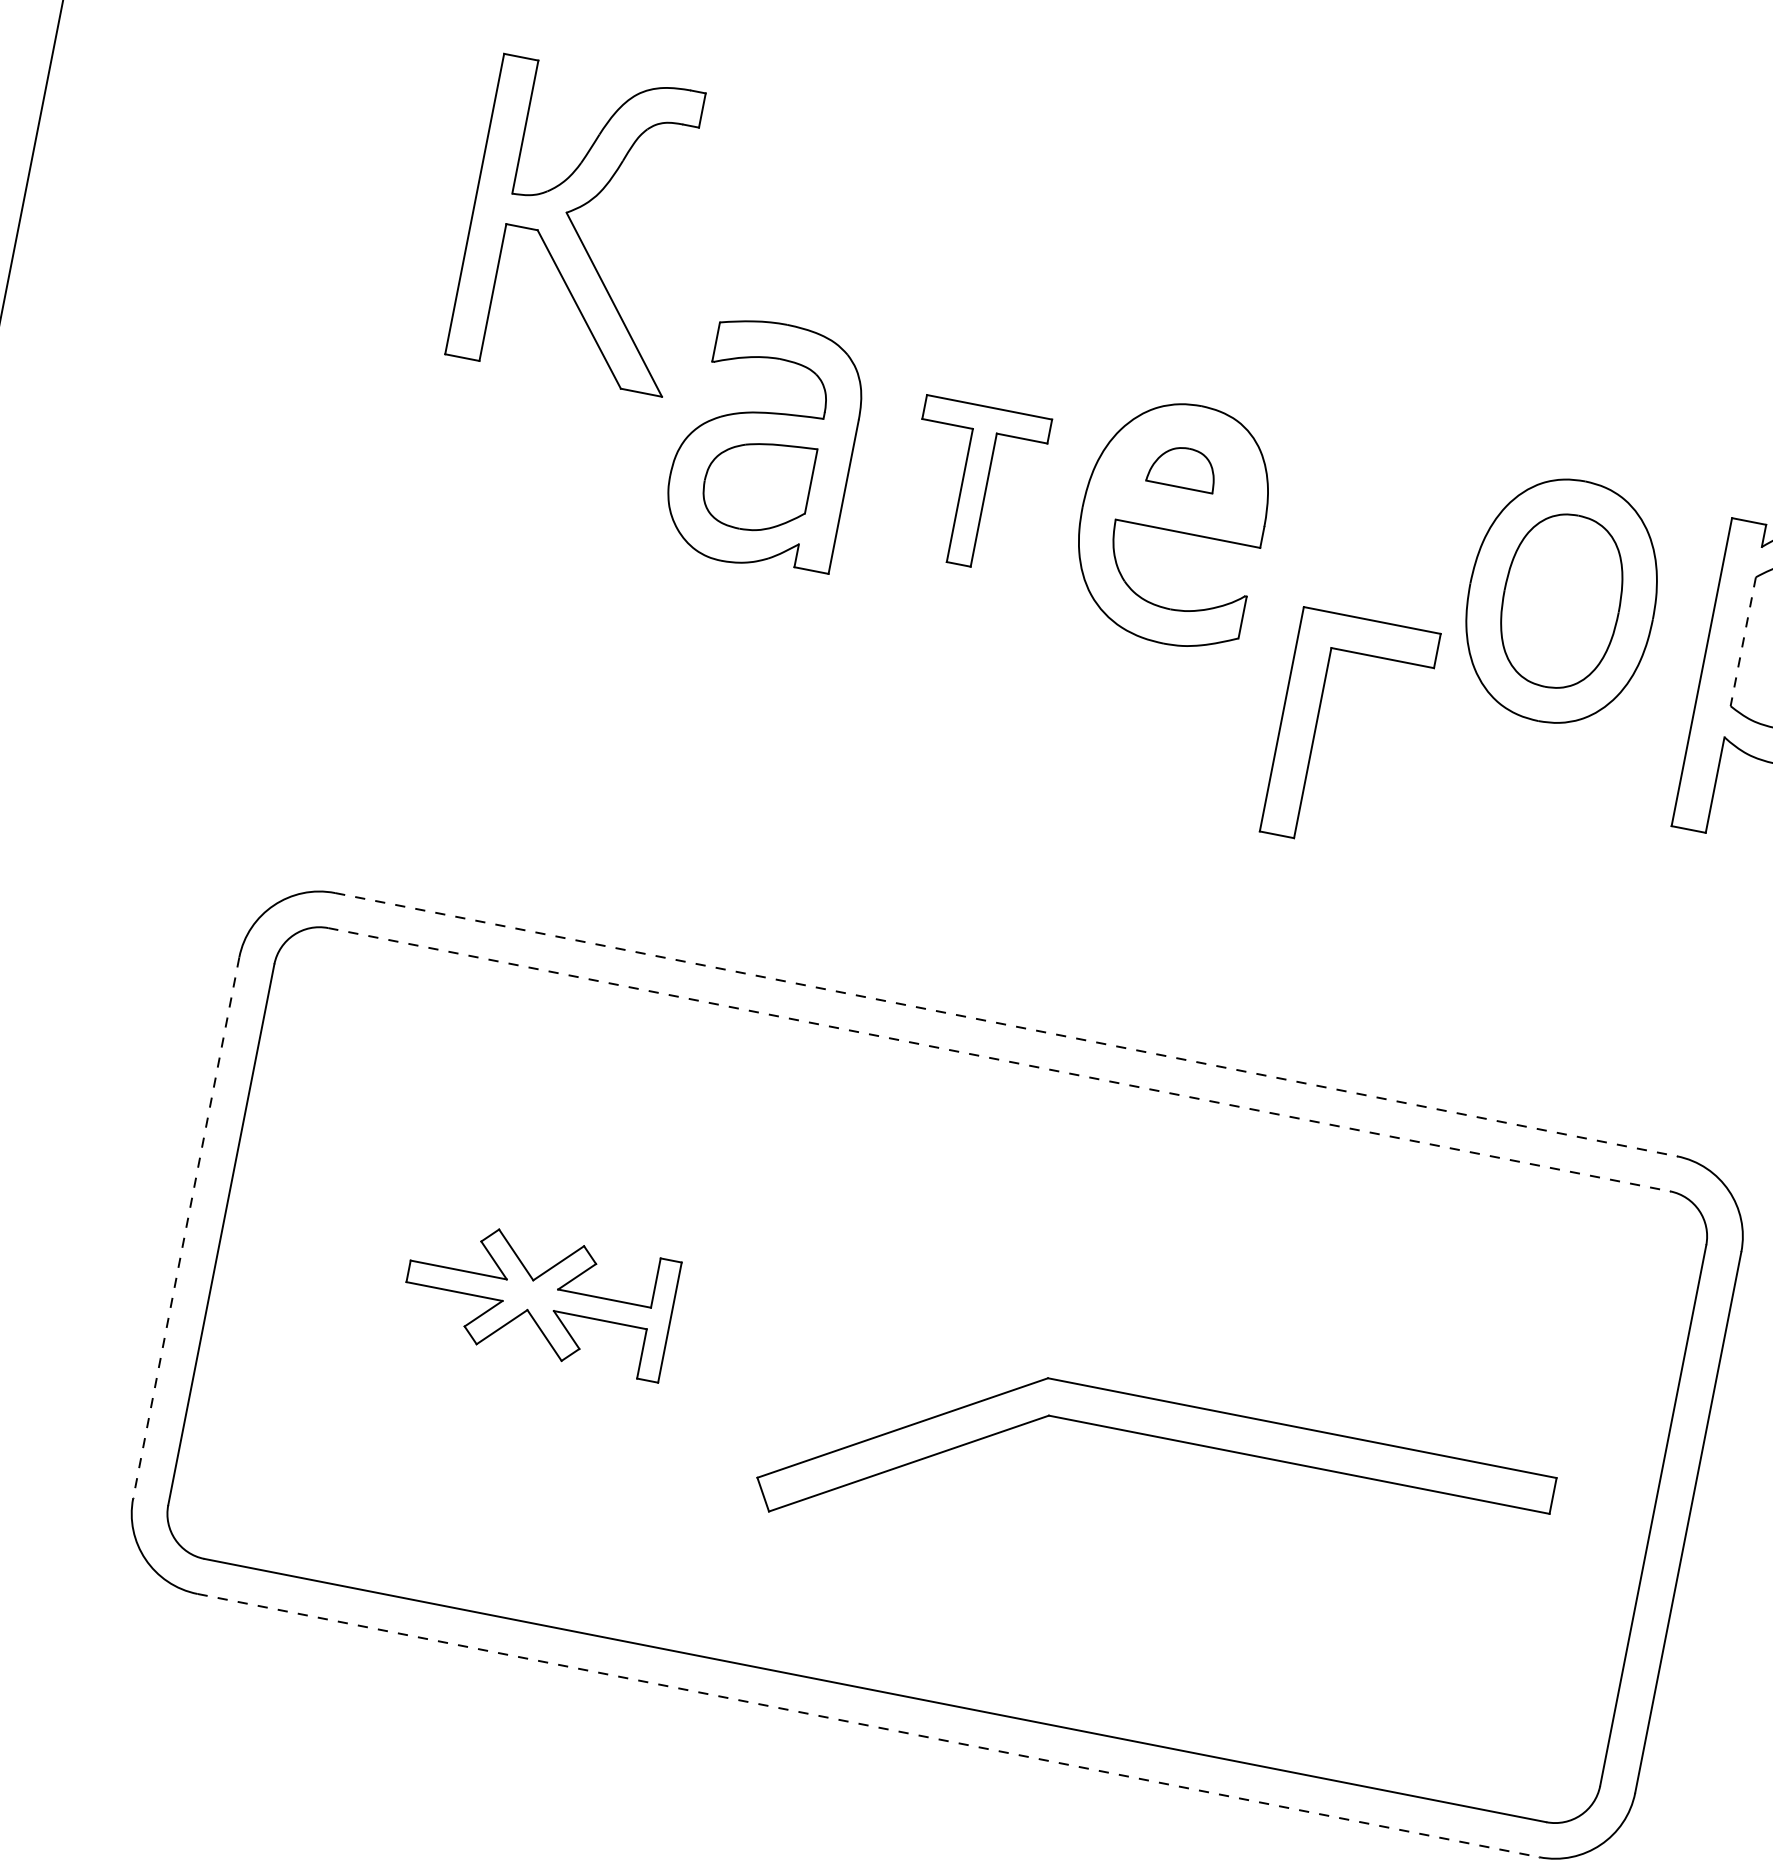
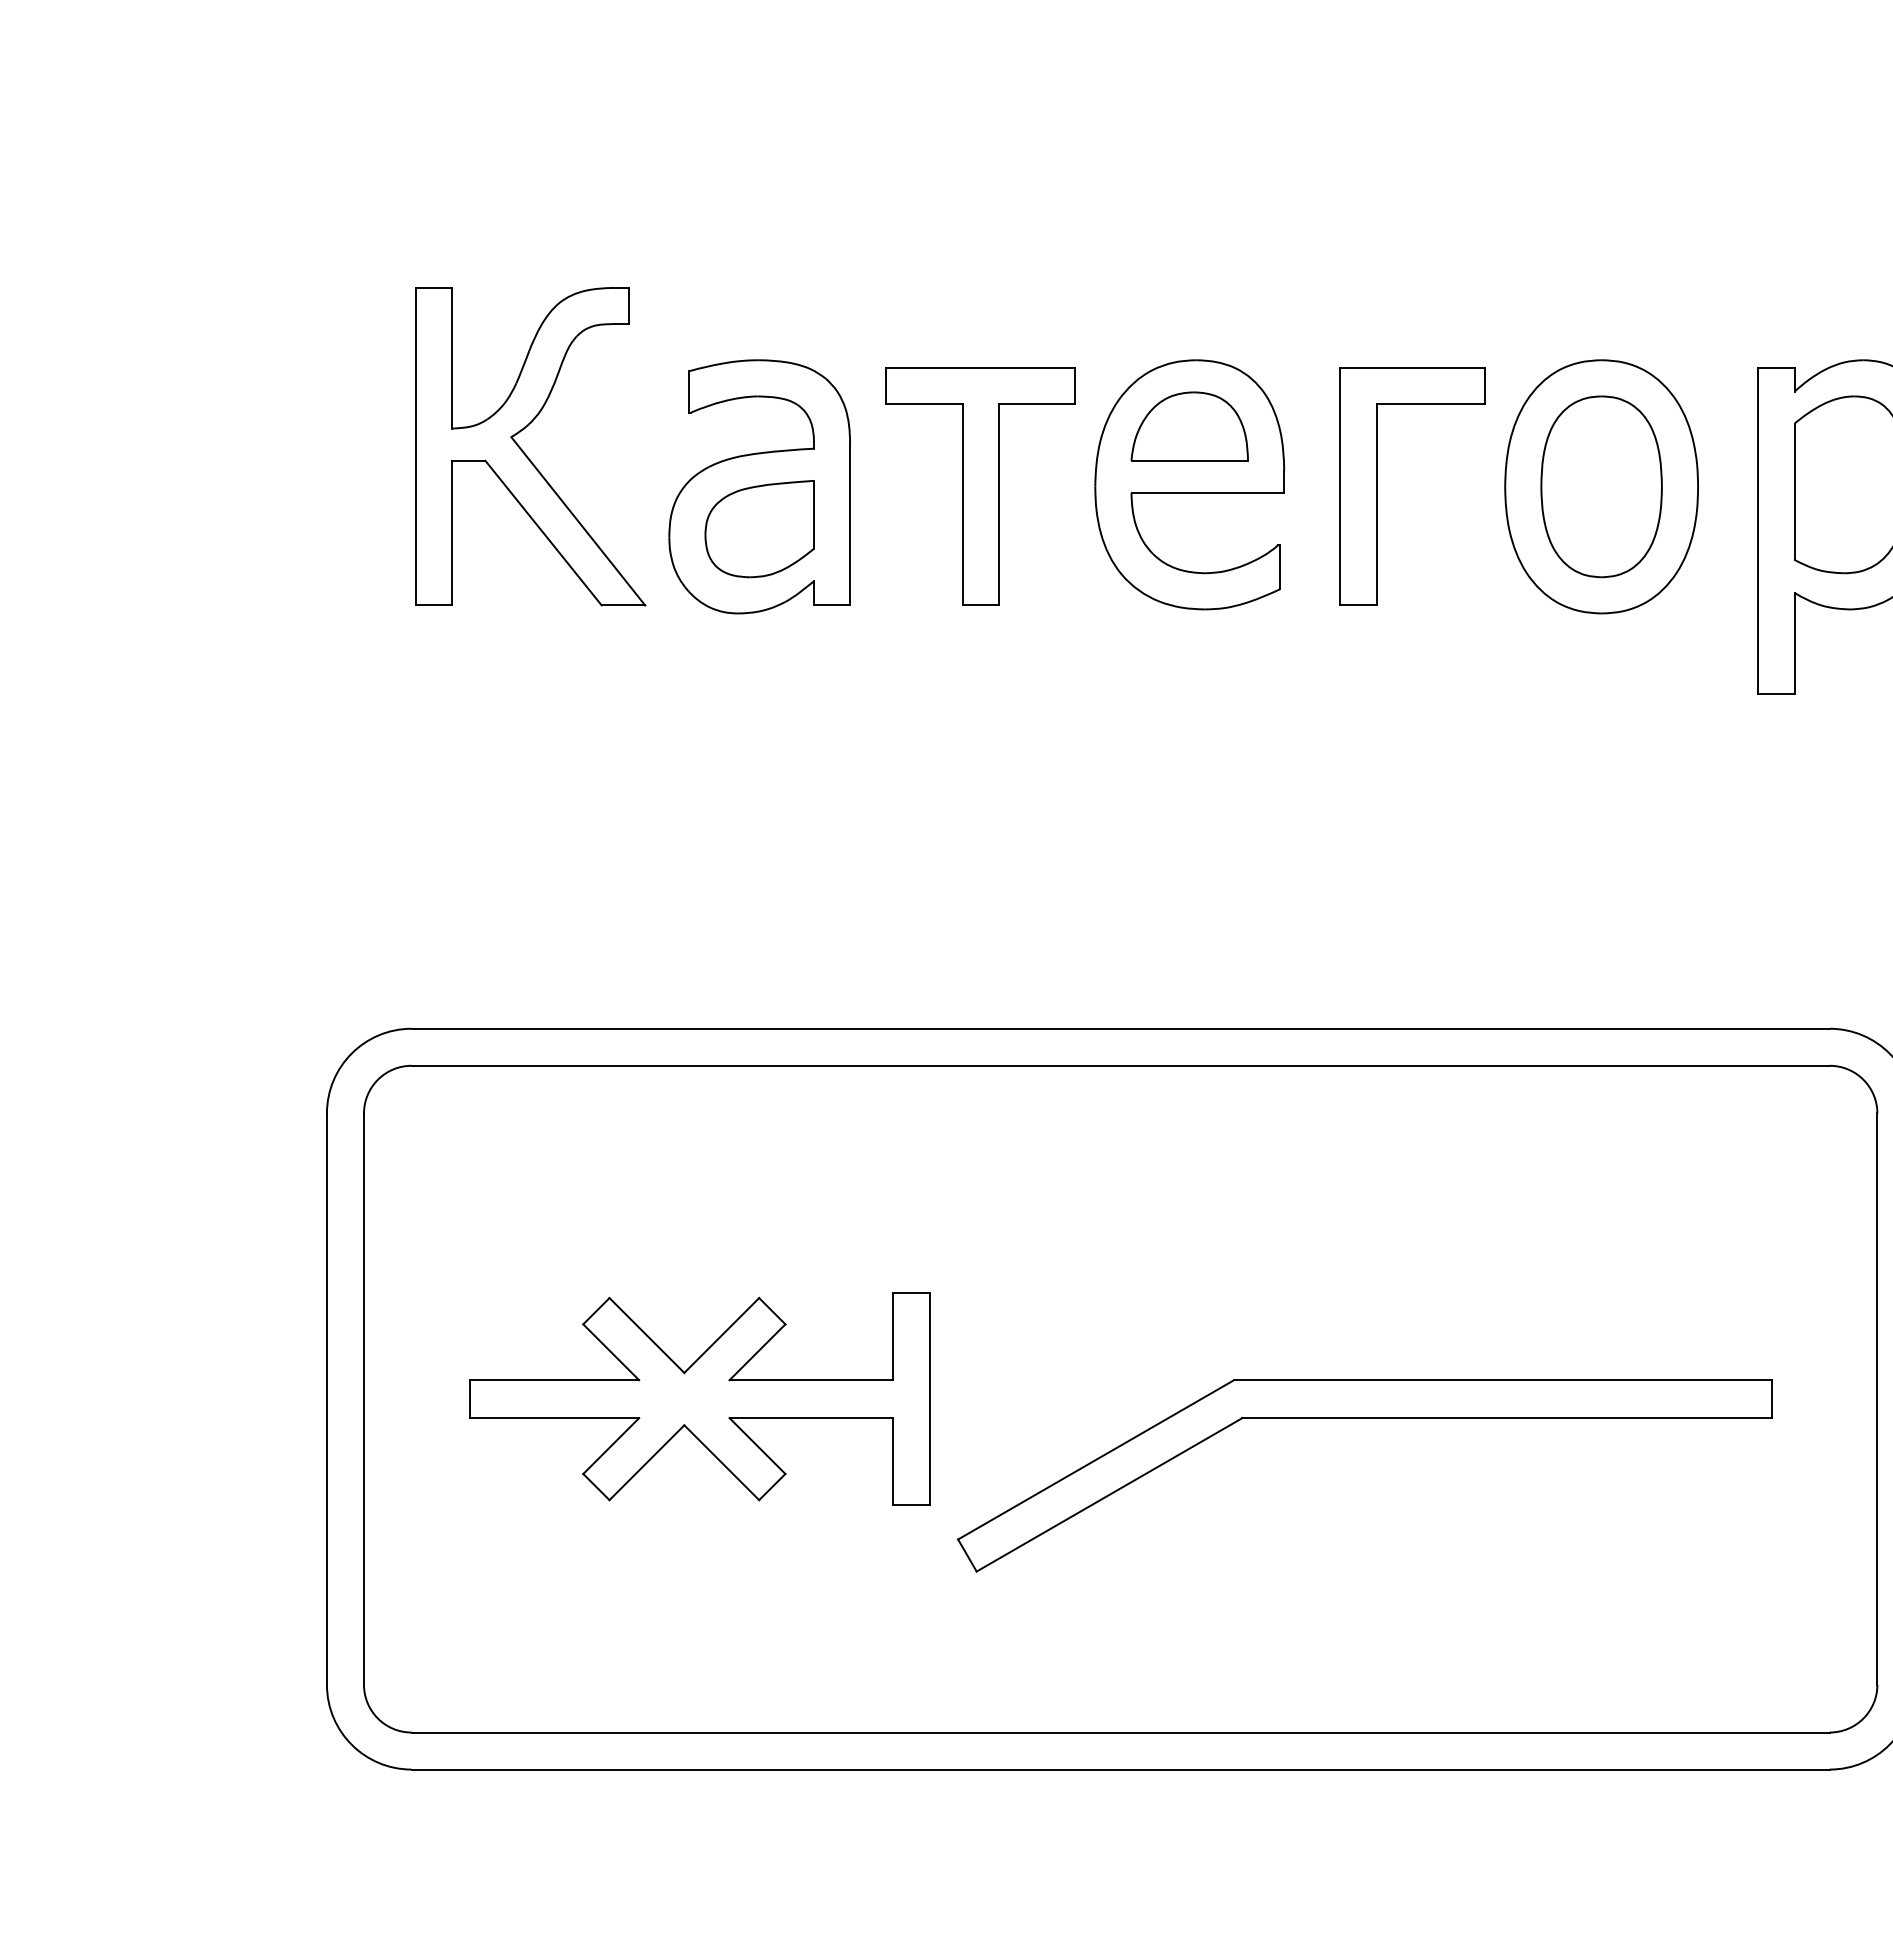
part: (575, 227) -> (523, 450), moved
part: (1182, 467) -> (1189, 426), size x1.67
part: (974, 485) -> (980, 486), size x1.43
line: (1743, 642) -> (1794, 492), dashed -> solid
part: (1317, 725) -> (1377, 486), moved
line: (1006, 1024) -> (1121, 1028), dashed -> solid
line: (999, 1059) -> (1121, 1065), dashed -> solid
line: (185, 1228) -> (326, 1399), dashed -> solid
part: (538, 1296) -> (699, 1398), size x1.67
line: (869, 1725) -> (1121, 1769), dashed -> solid

